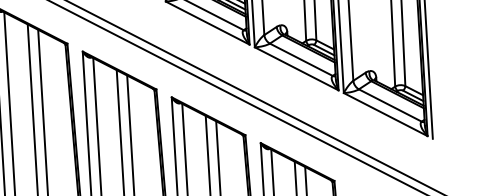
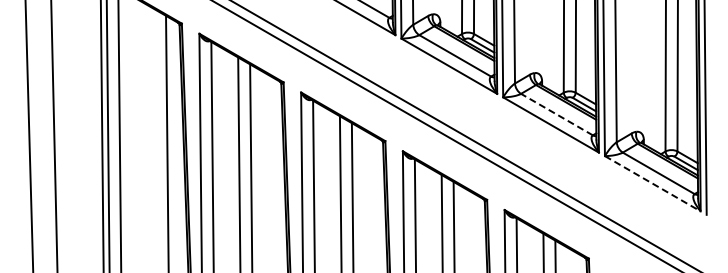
line: (300, 59) -> (556, 114), solid -> dashed
line: (386, 115) -> (653, 184), solid -> dashed

